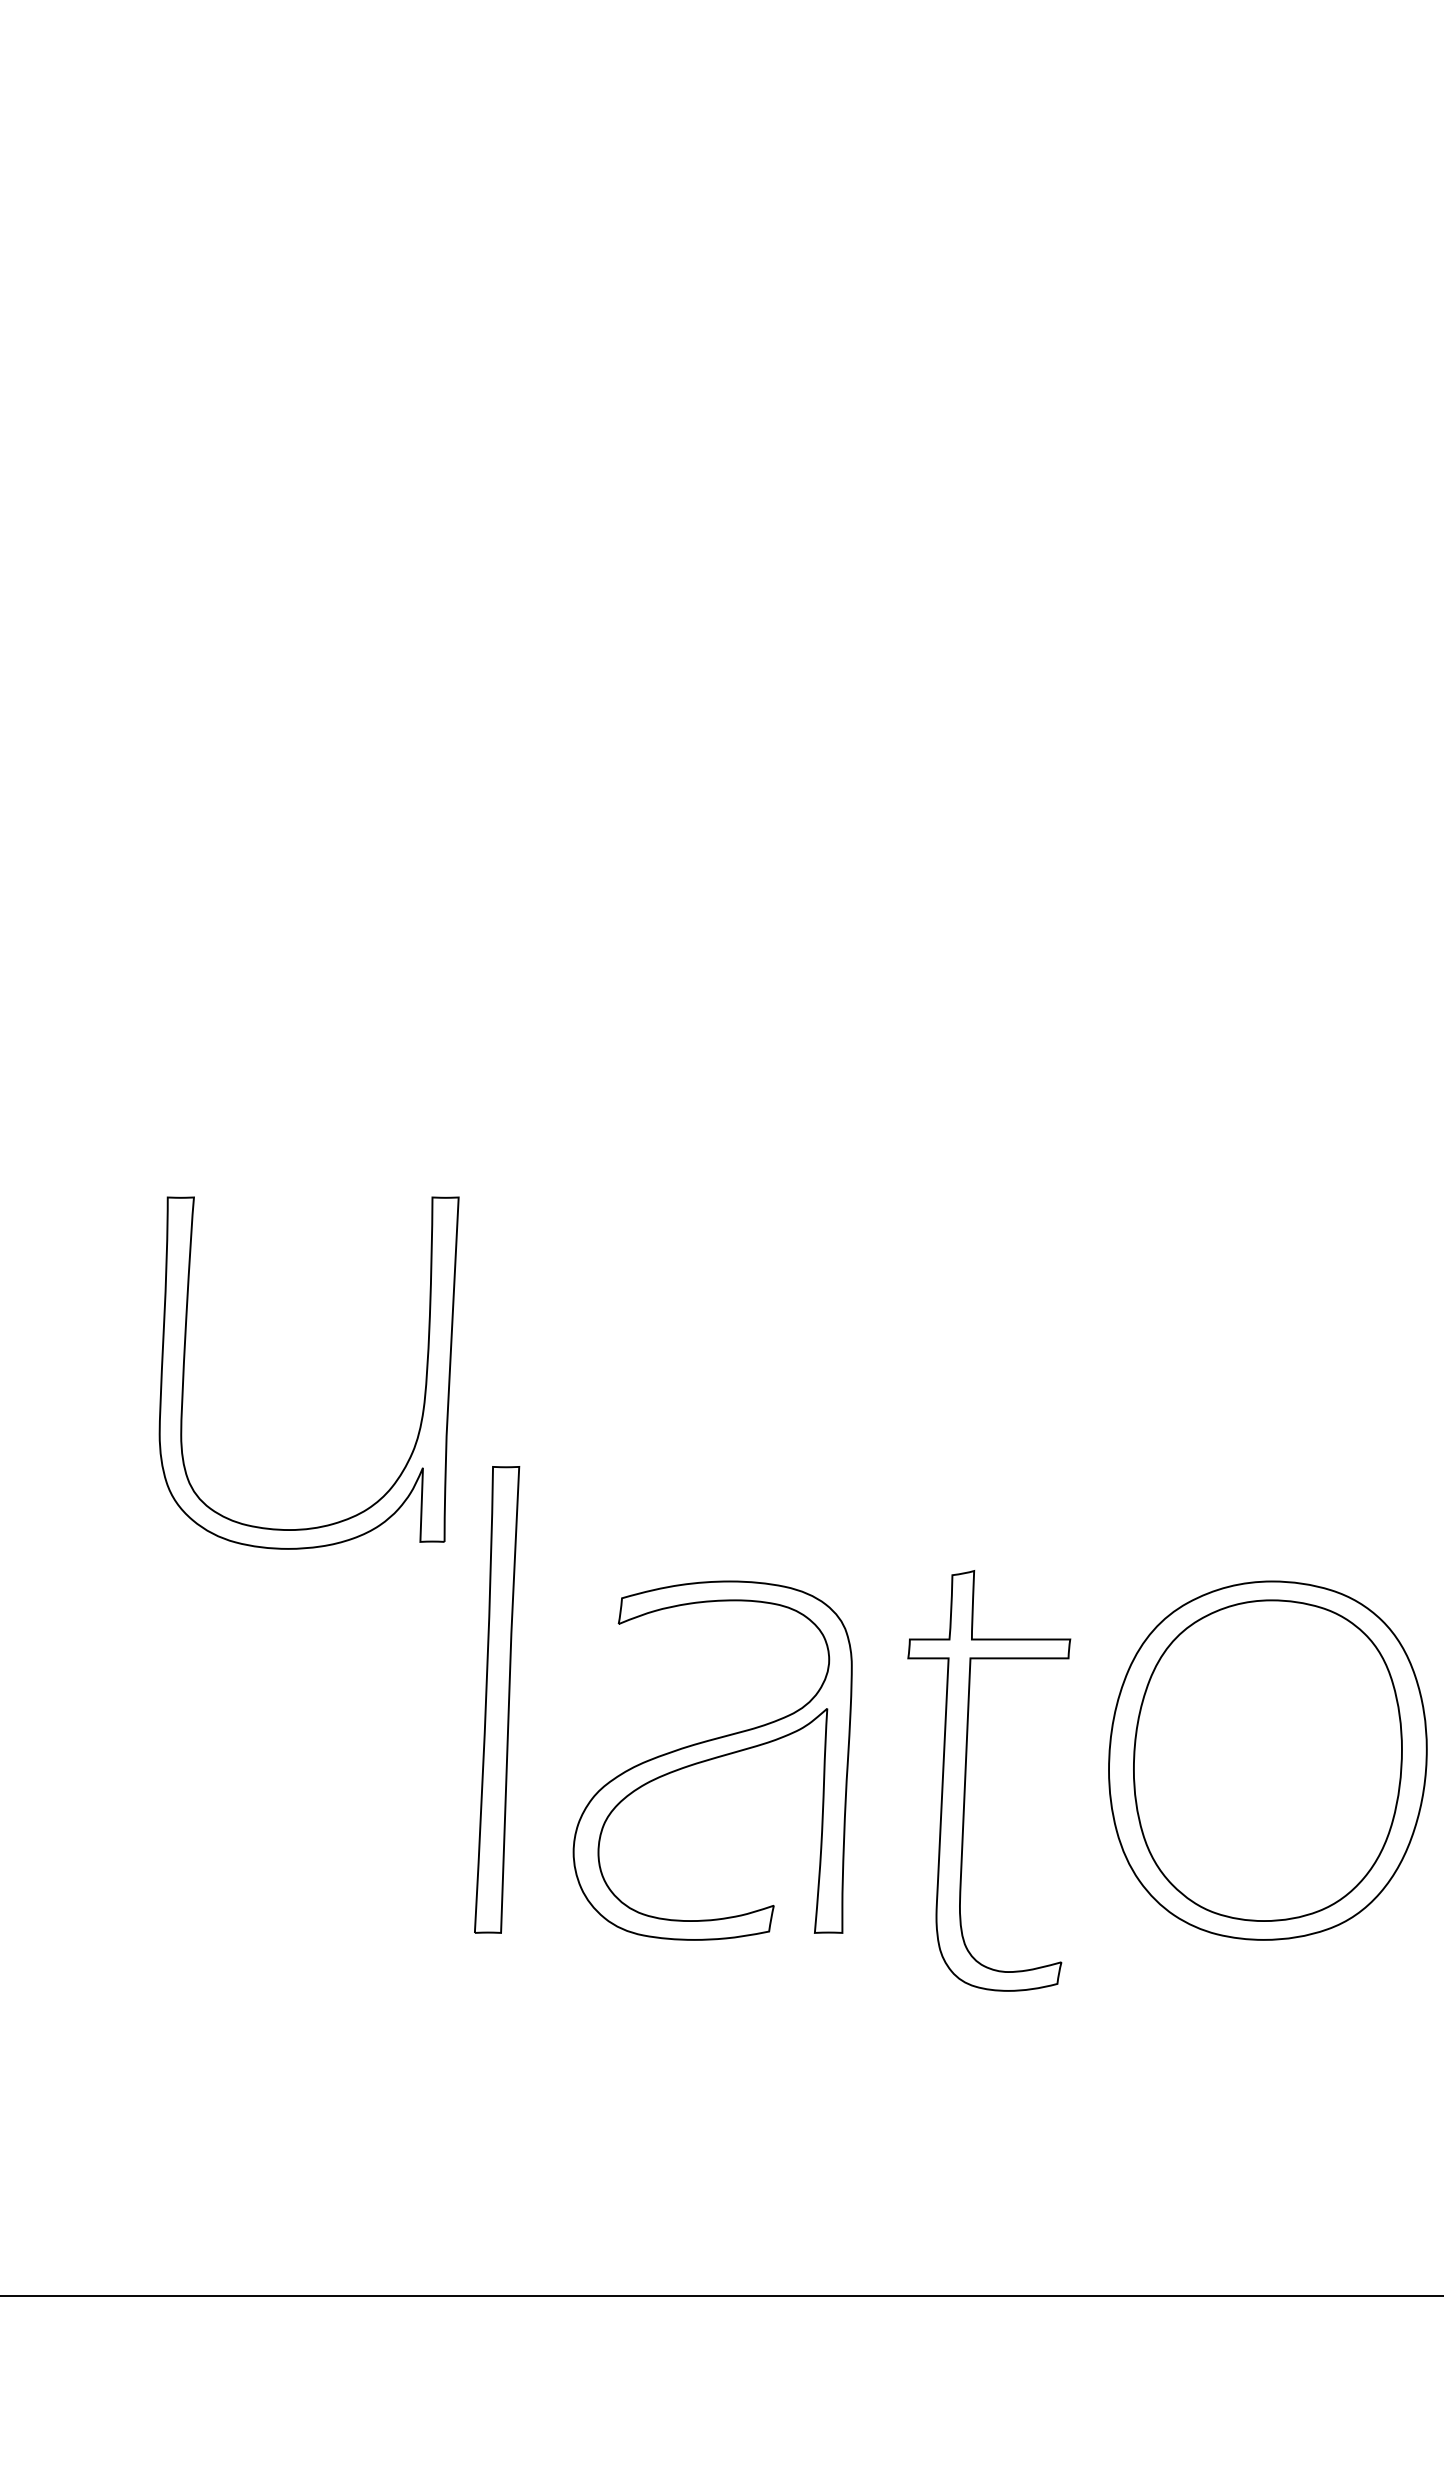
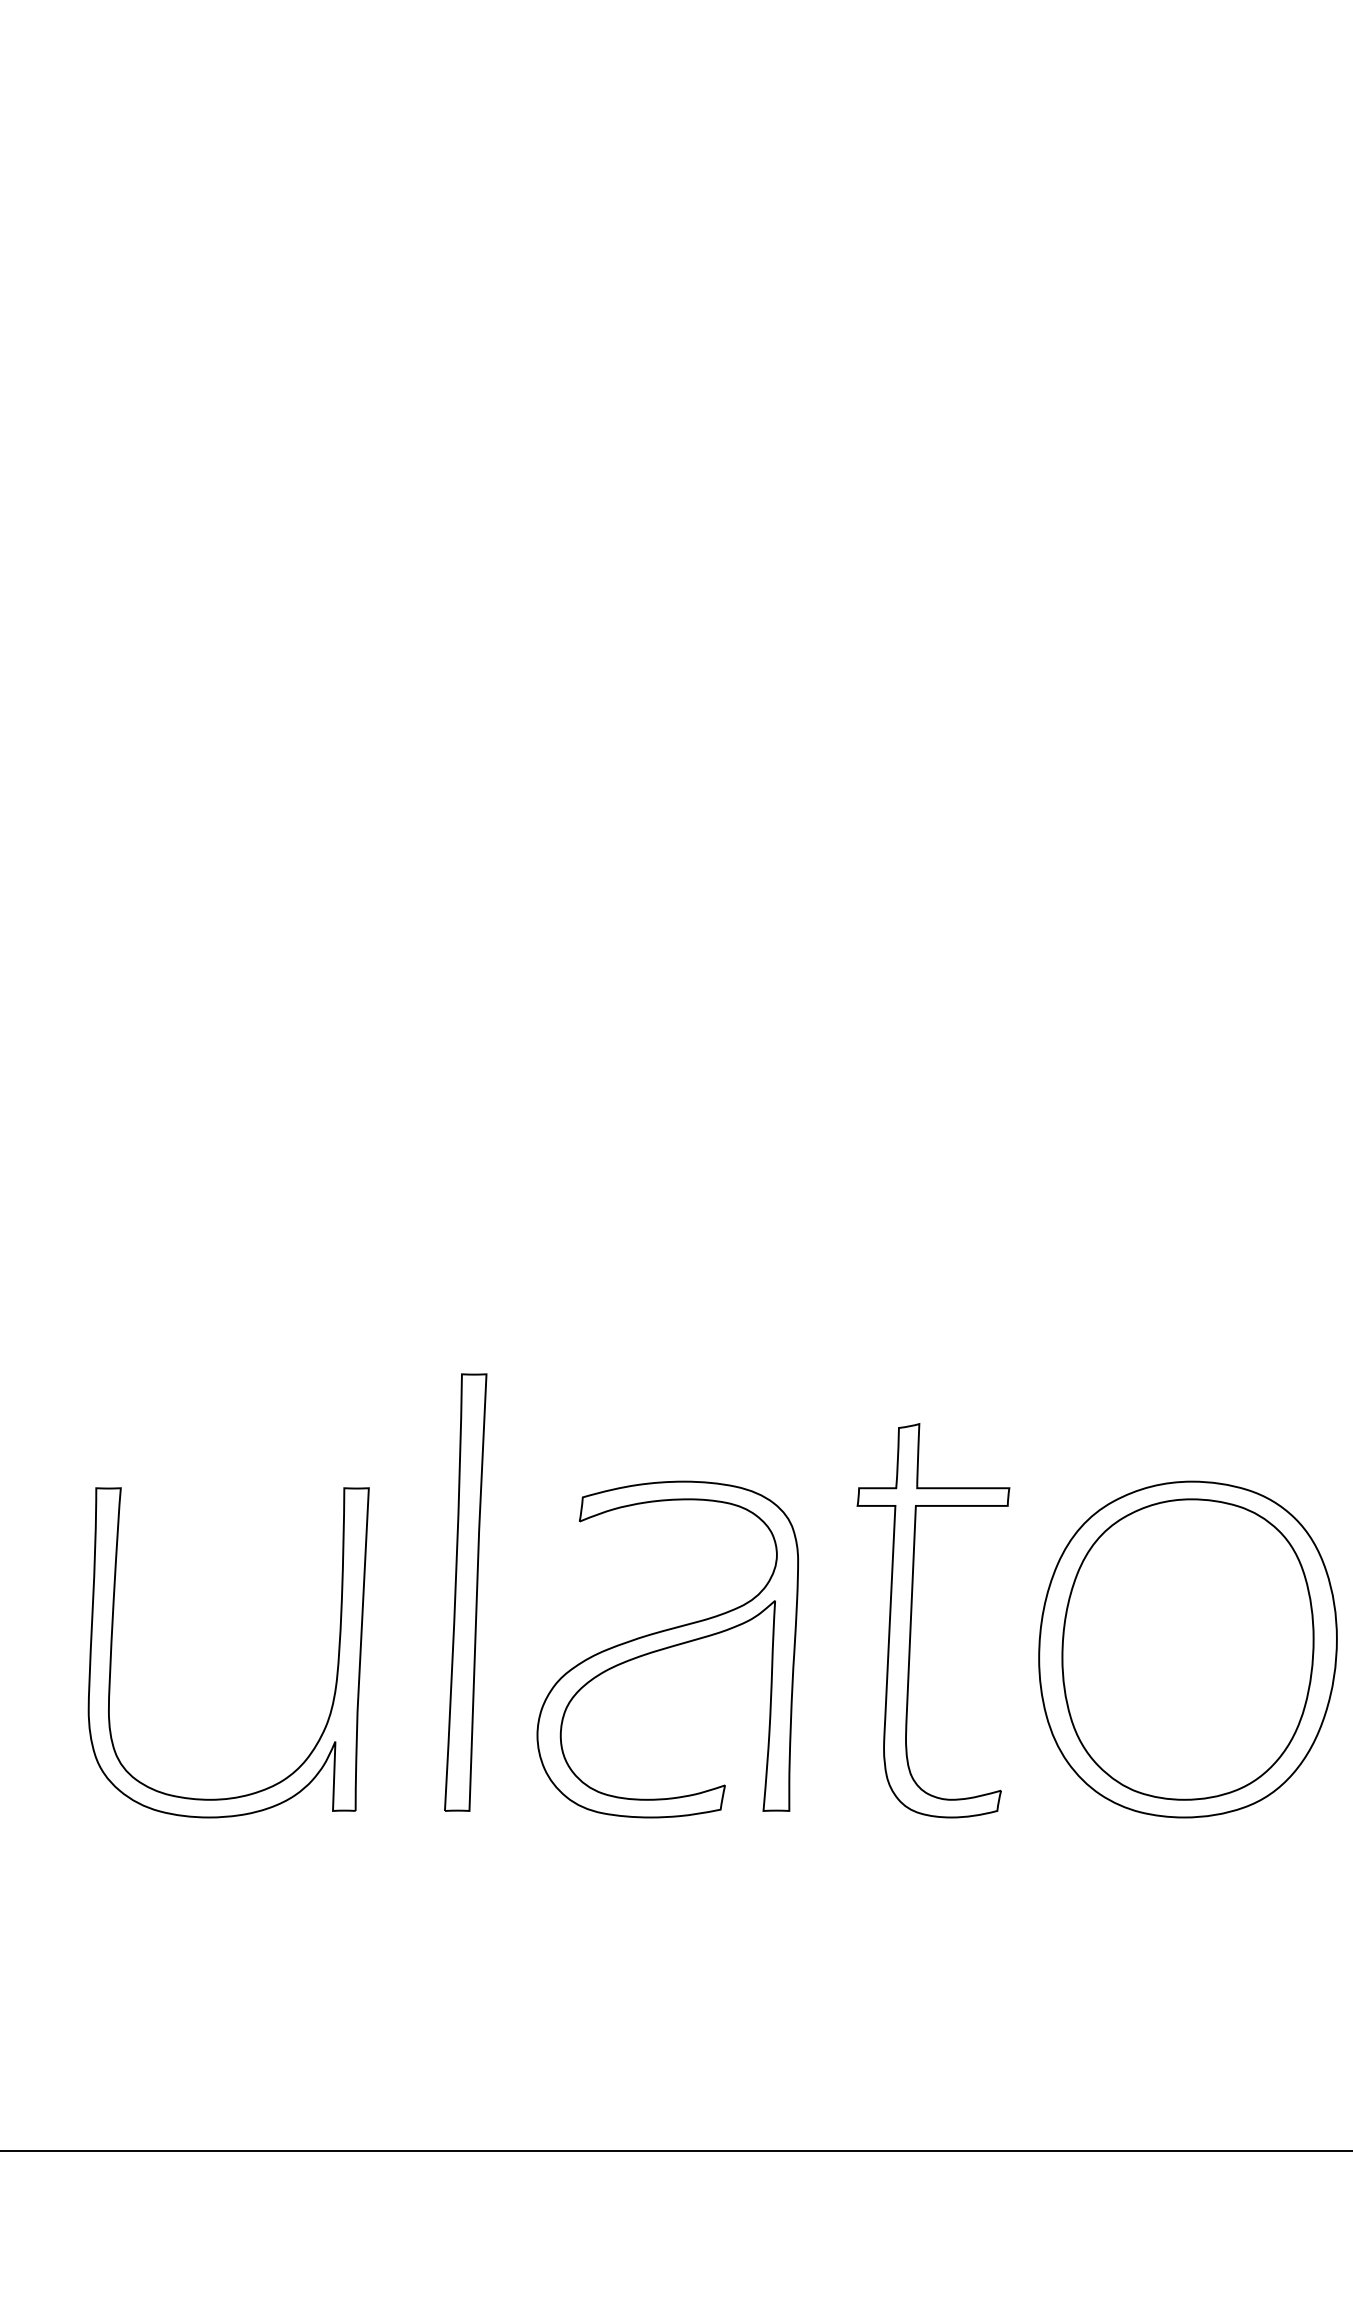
part: (425, 1375) -> (337, 1655), moved
part: (966, 1779) -> (912, 1619), moved

